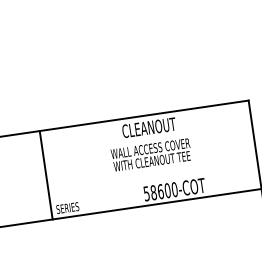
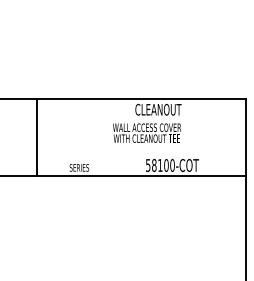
text: (151, 154) -> (147, 132), moved
line: (46, 174) -> (37, 136), moved
text: (160, 191) -> (160, 165), 58600-COT -> 58100-COT

